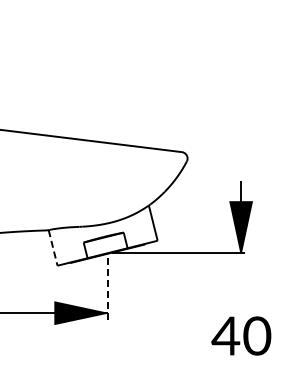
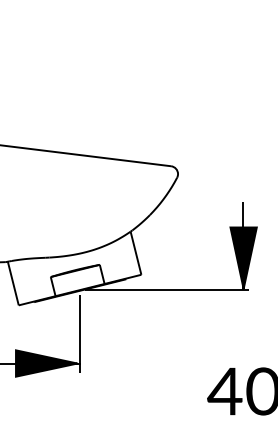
line: (53, 248) -> (13, 284), dashed -> solid
line: (107, 289) -> (79, 334), dashed -> solid

